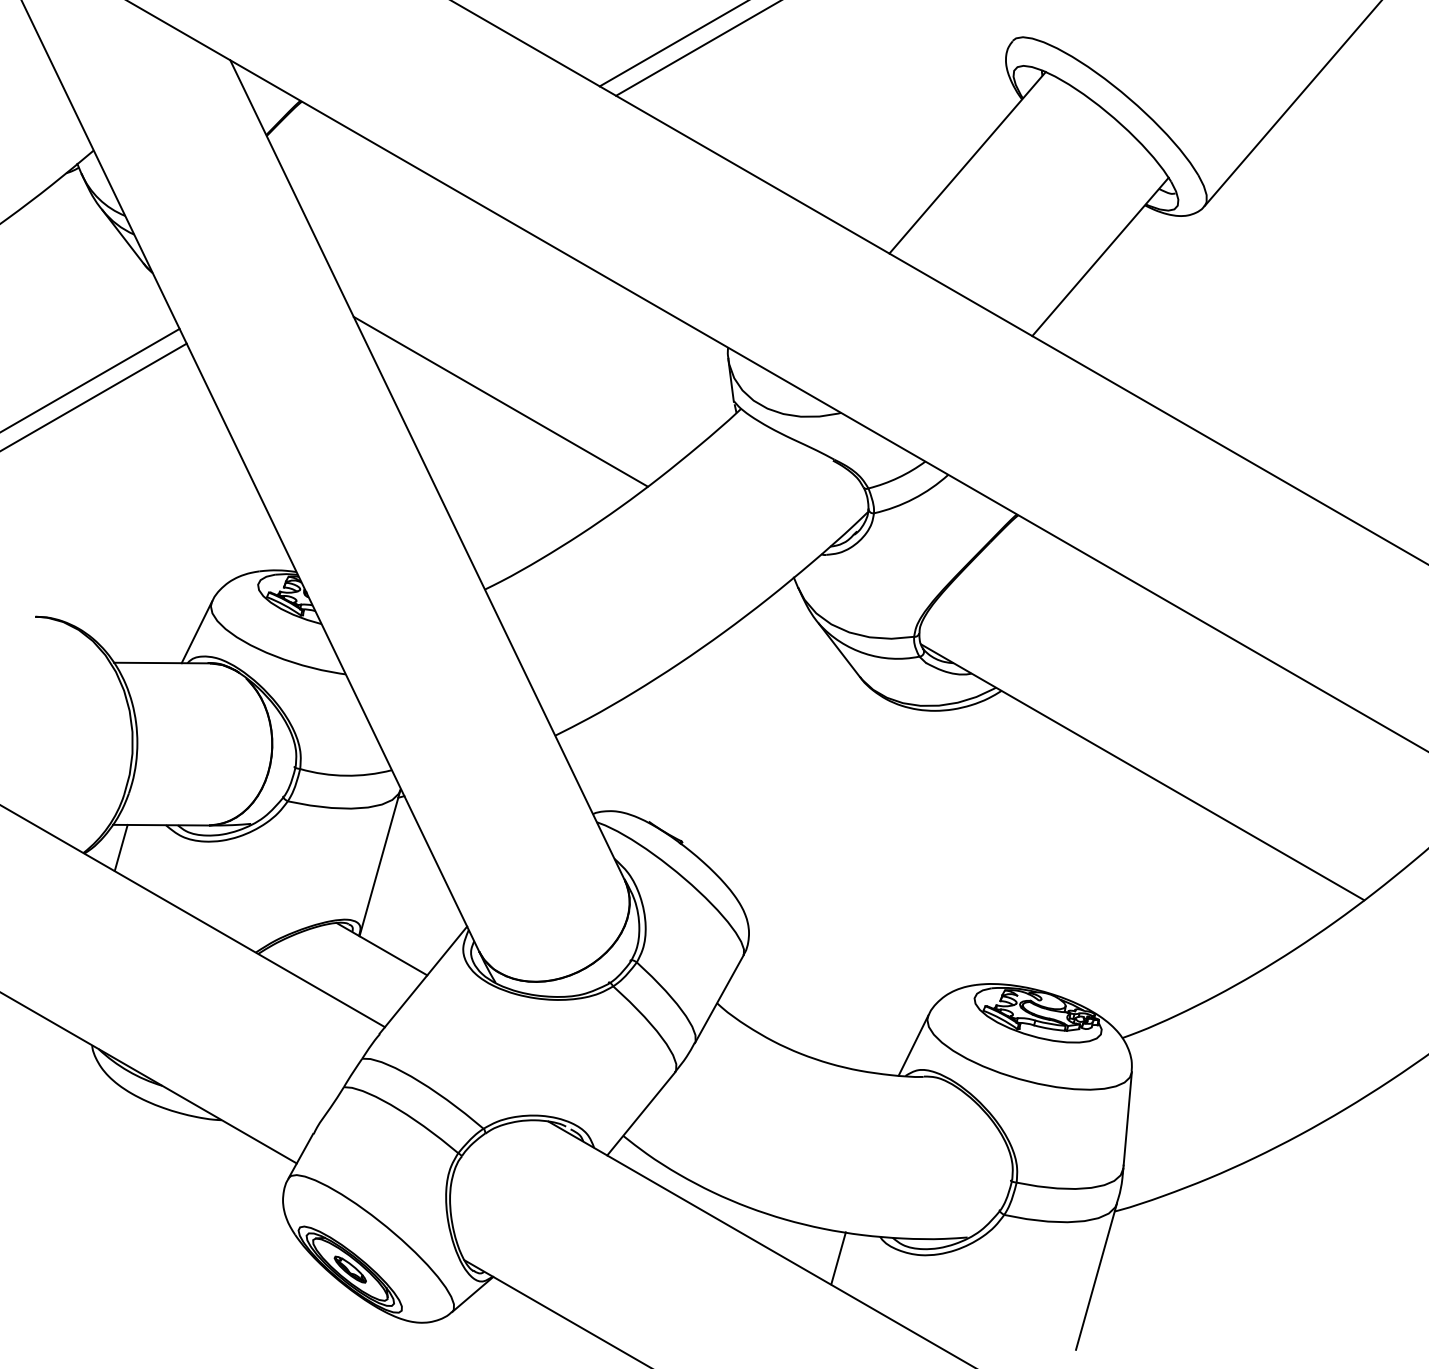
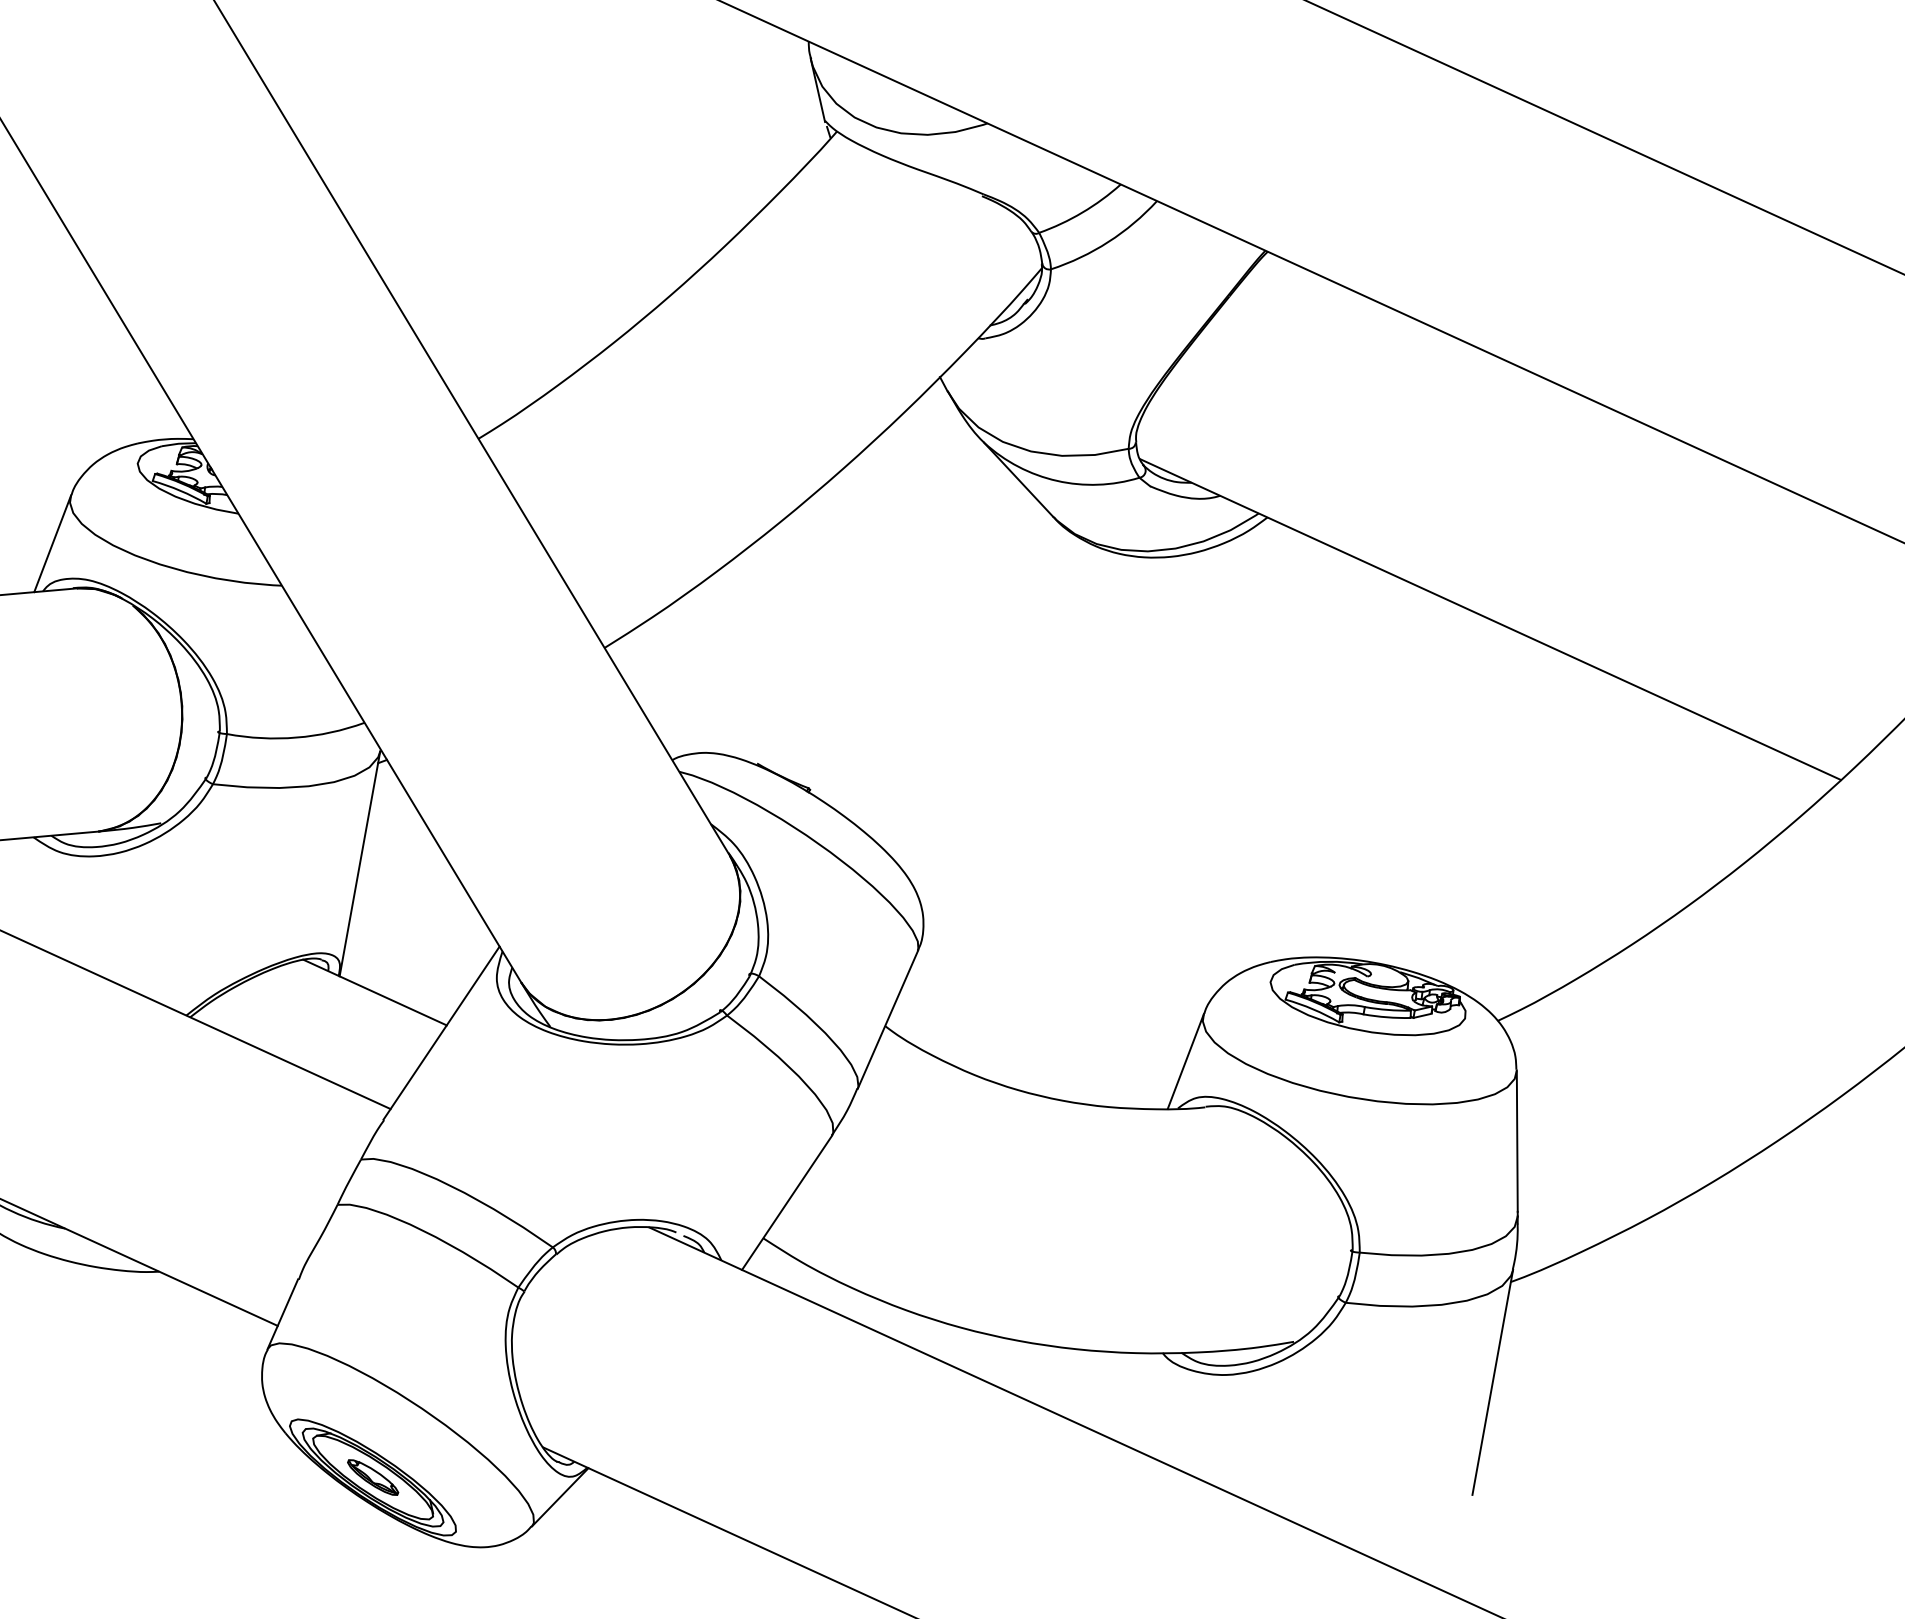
line: (500, 401) -> (475, 154), removed
line: (838, 1258) -> (1103, 1391), removed

